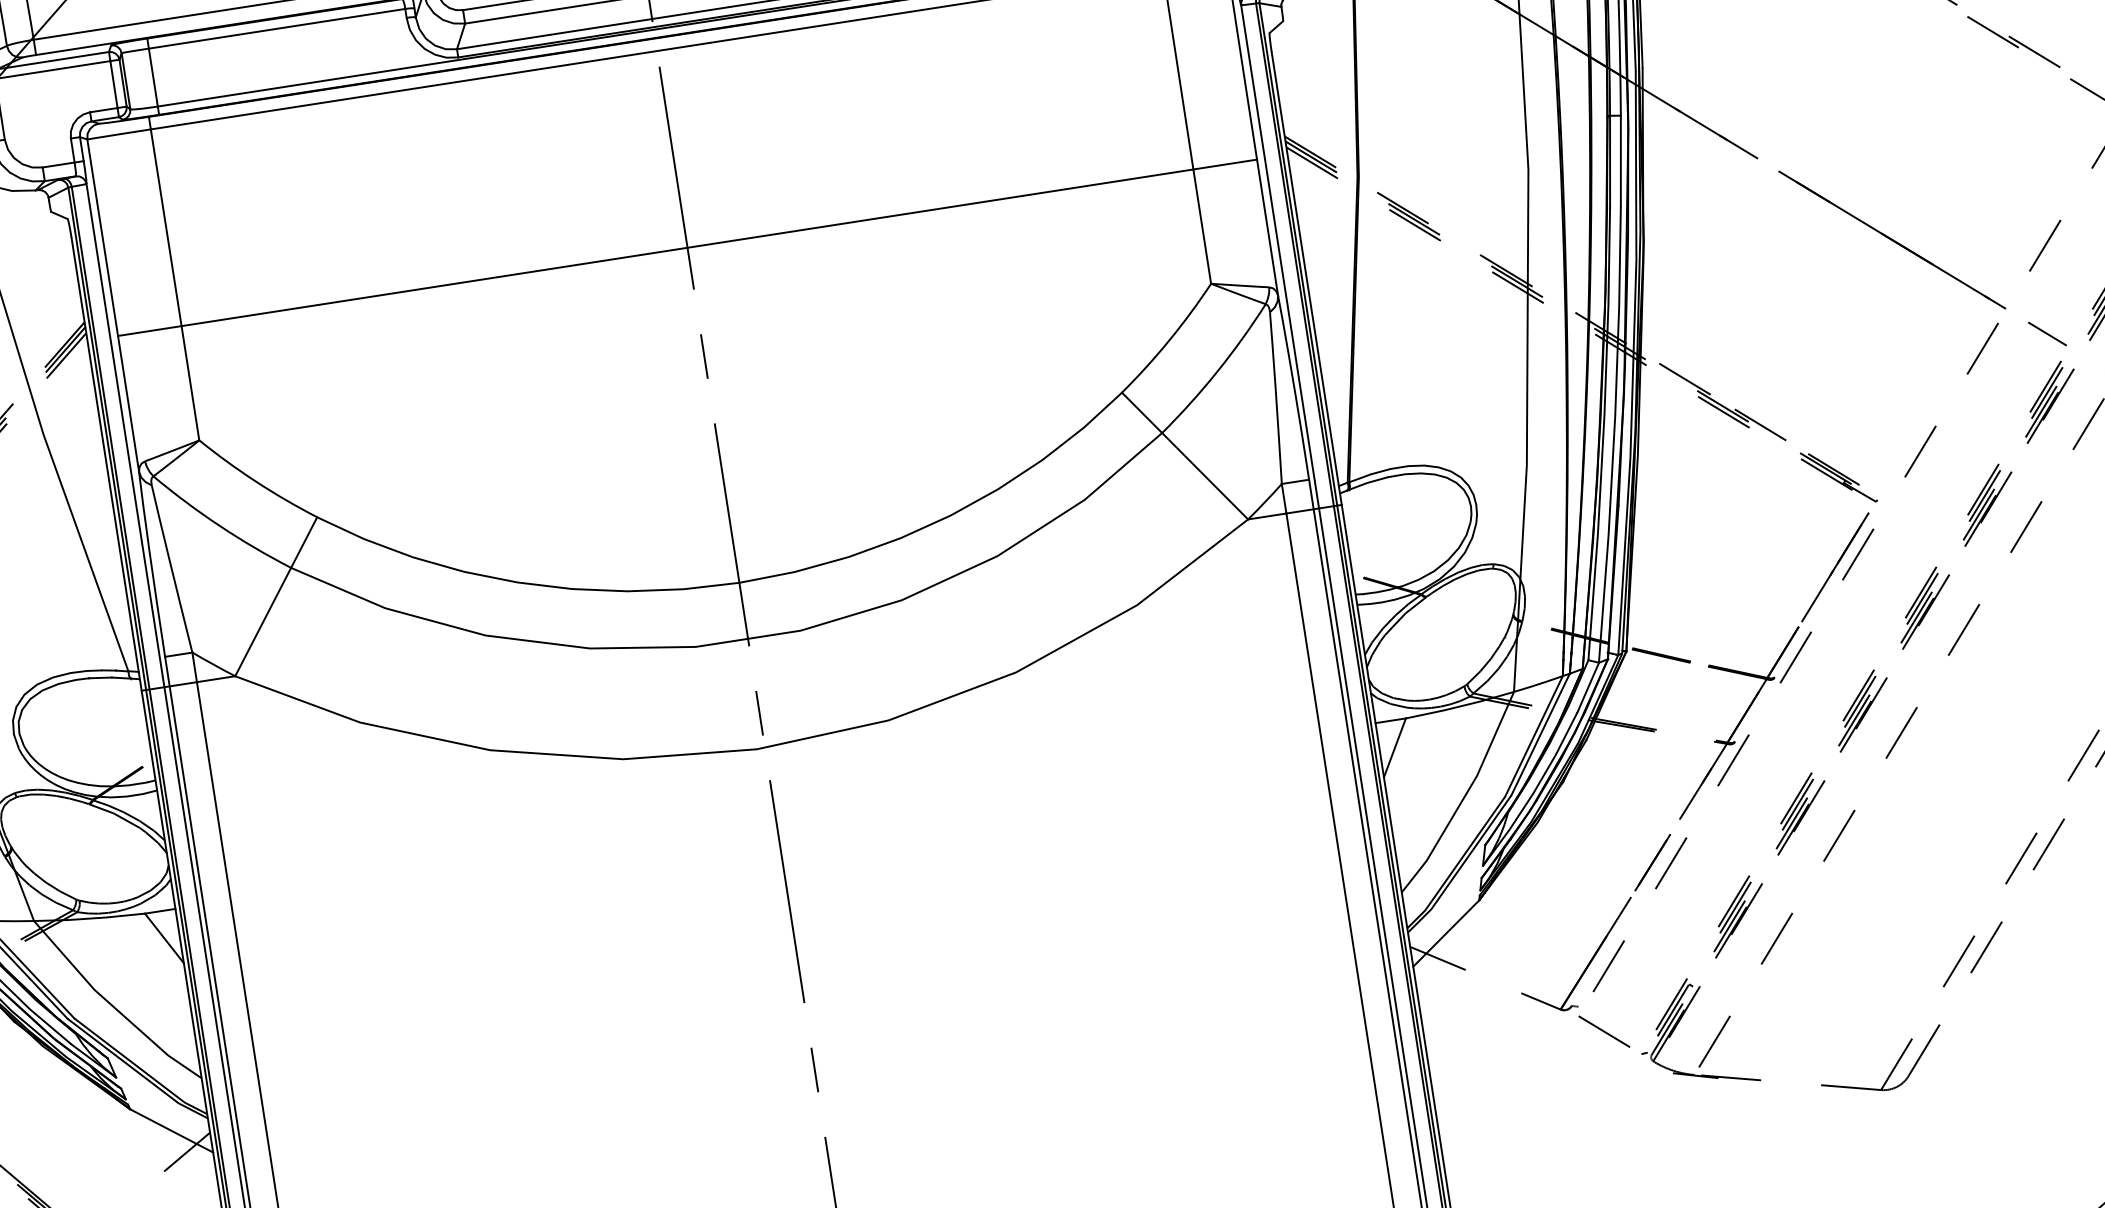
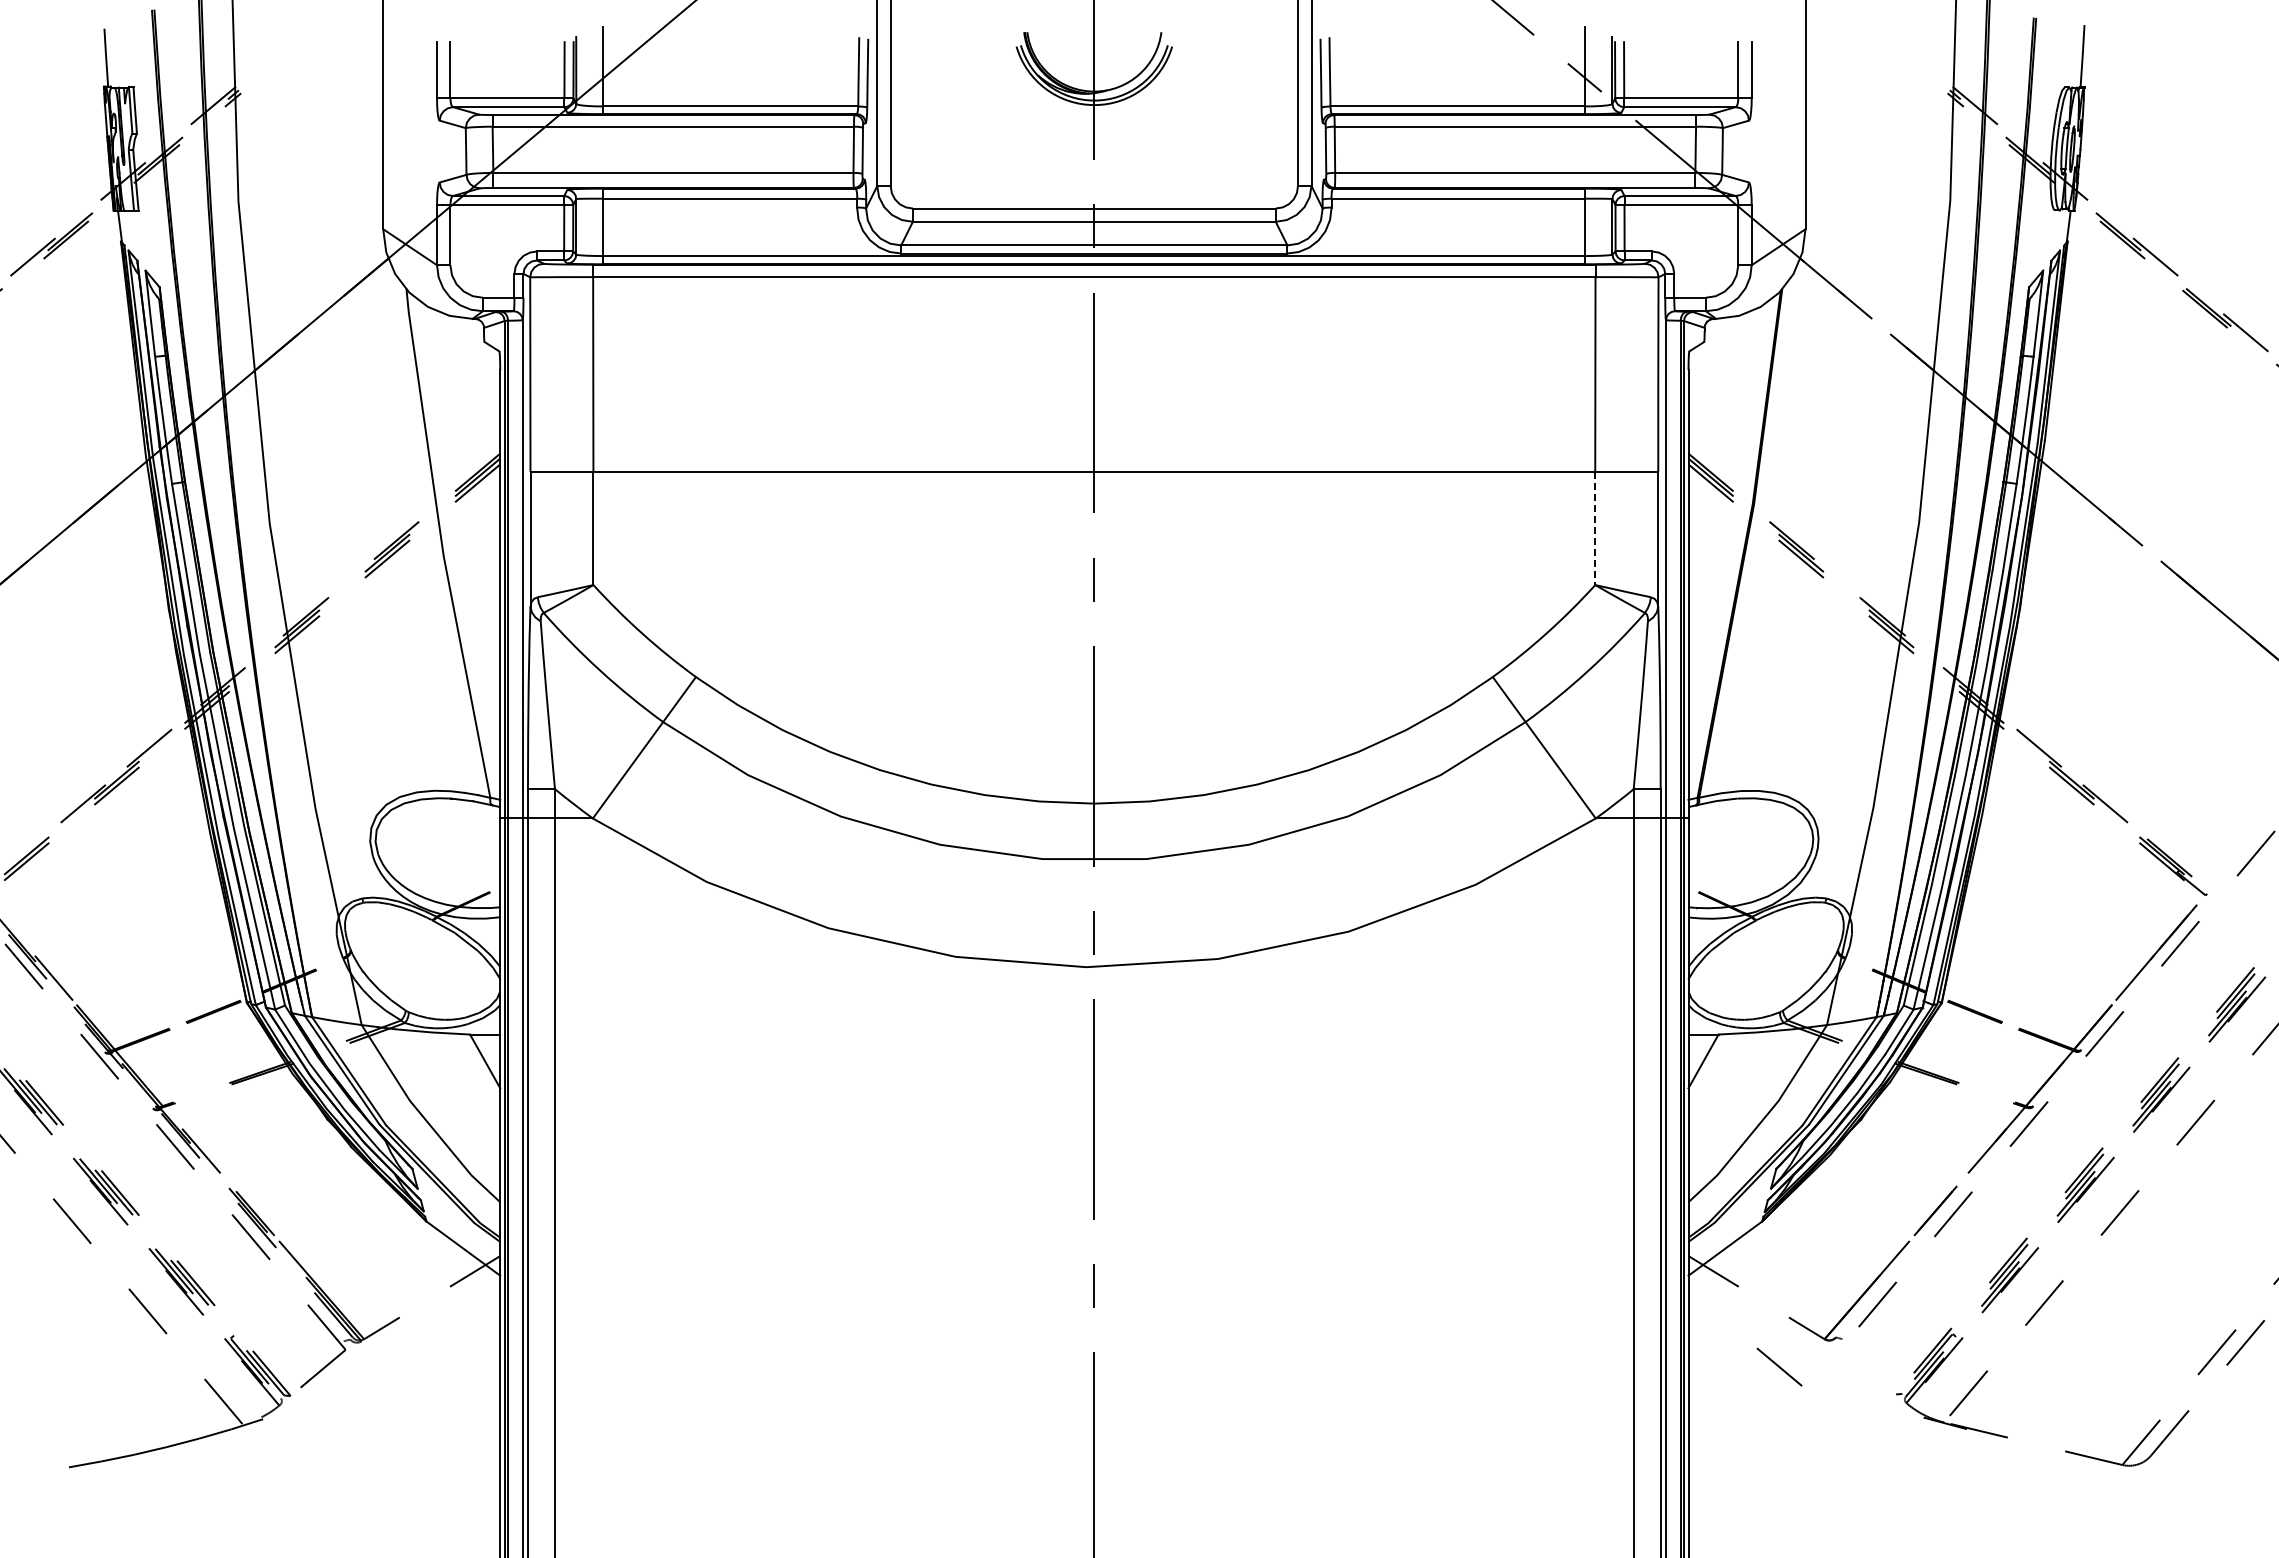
line: (1202, 226) -> (1595, 528), solid -> dashed
line: (1604, 1031) -> (1779, 1366), moved

